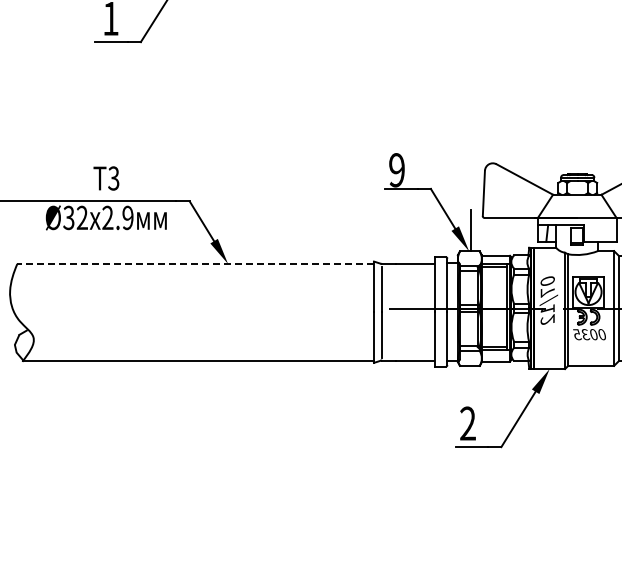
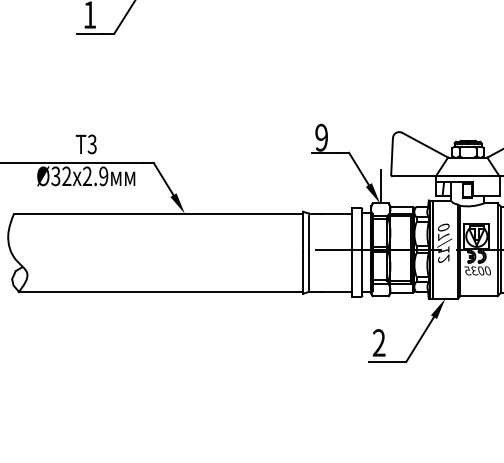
line: (195, 263) -> (158, 213), dashed -> solid

